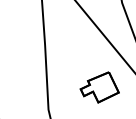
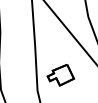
part: (99, 87) -> (60, 75), moved

